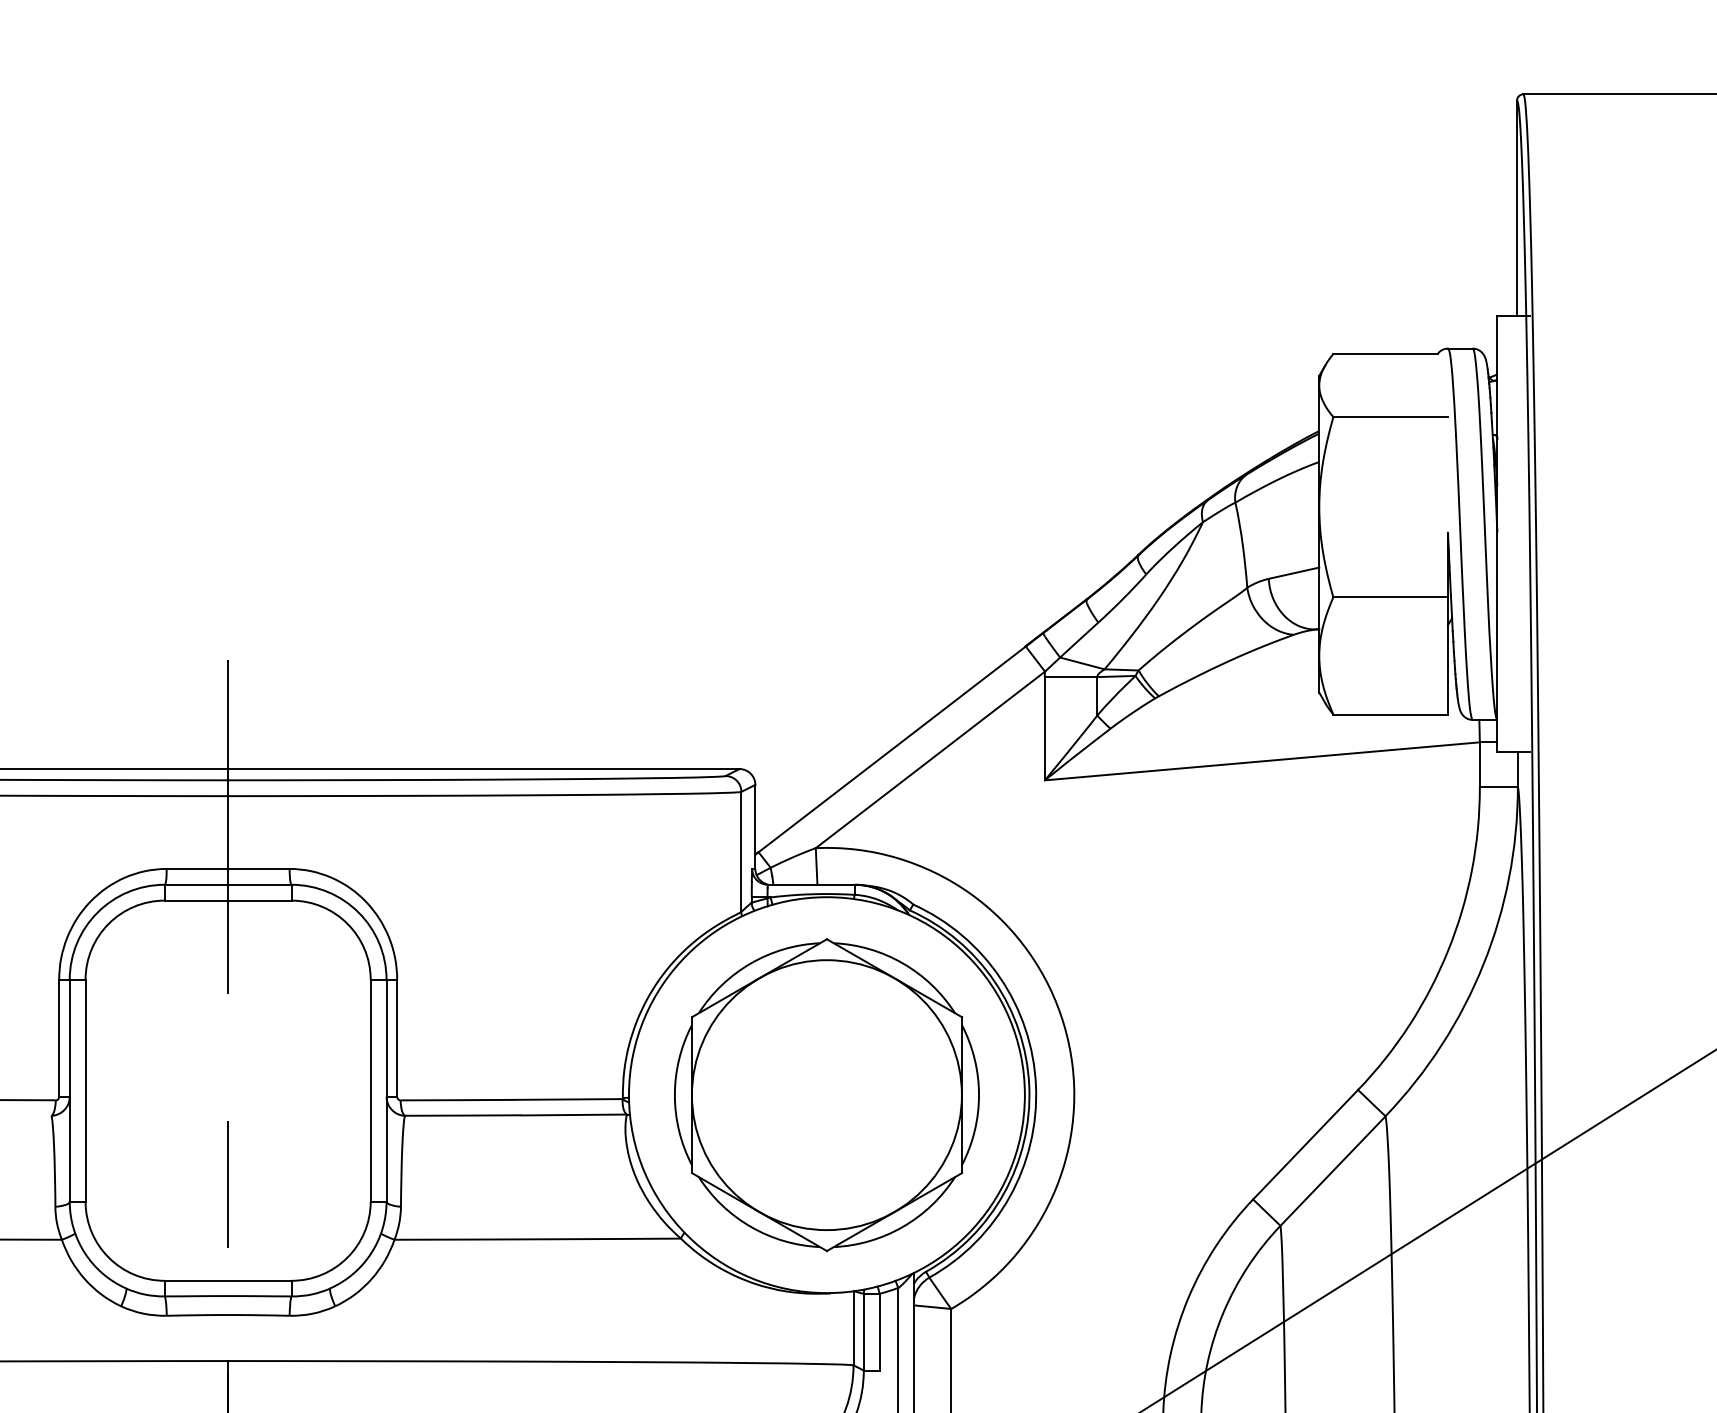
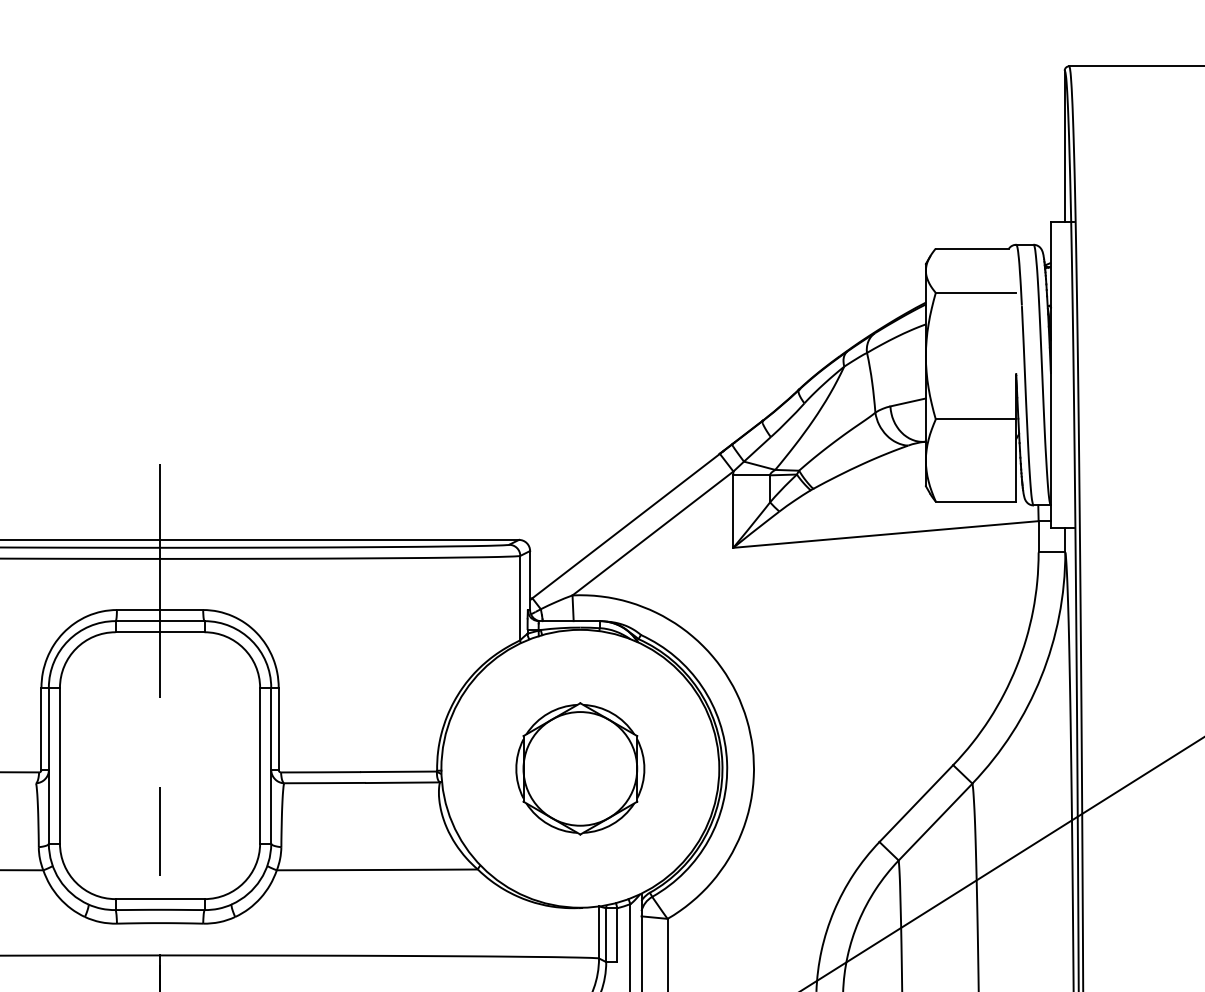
part: (826, 1095) -> (580, 769), size x0.6

